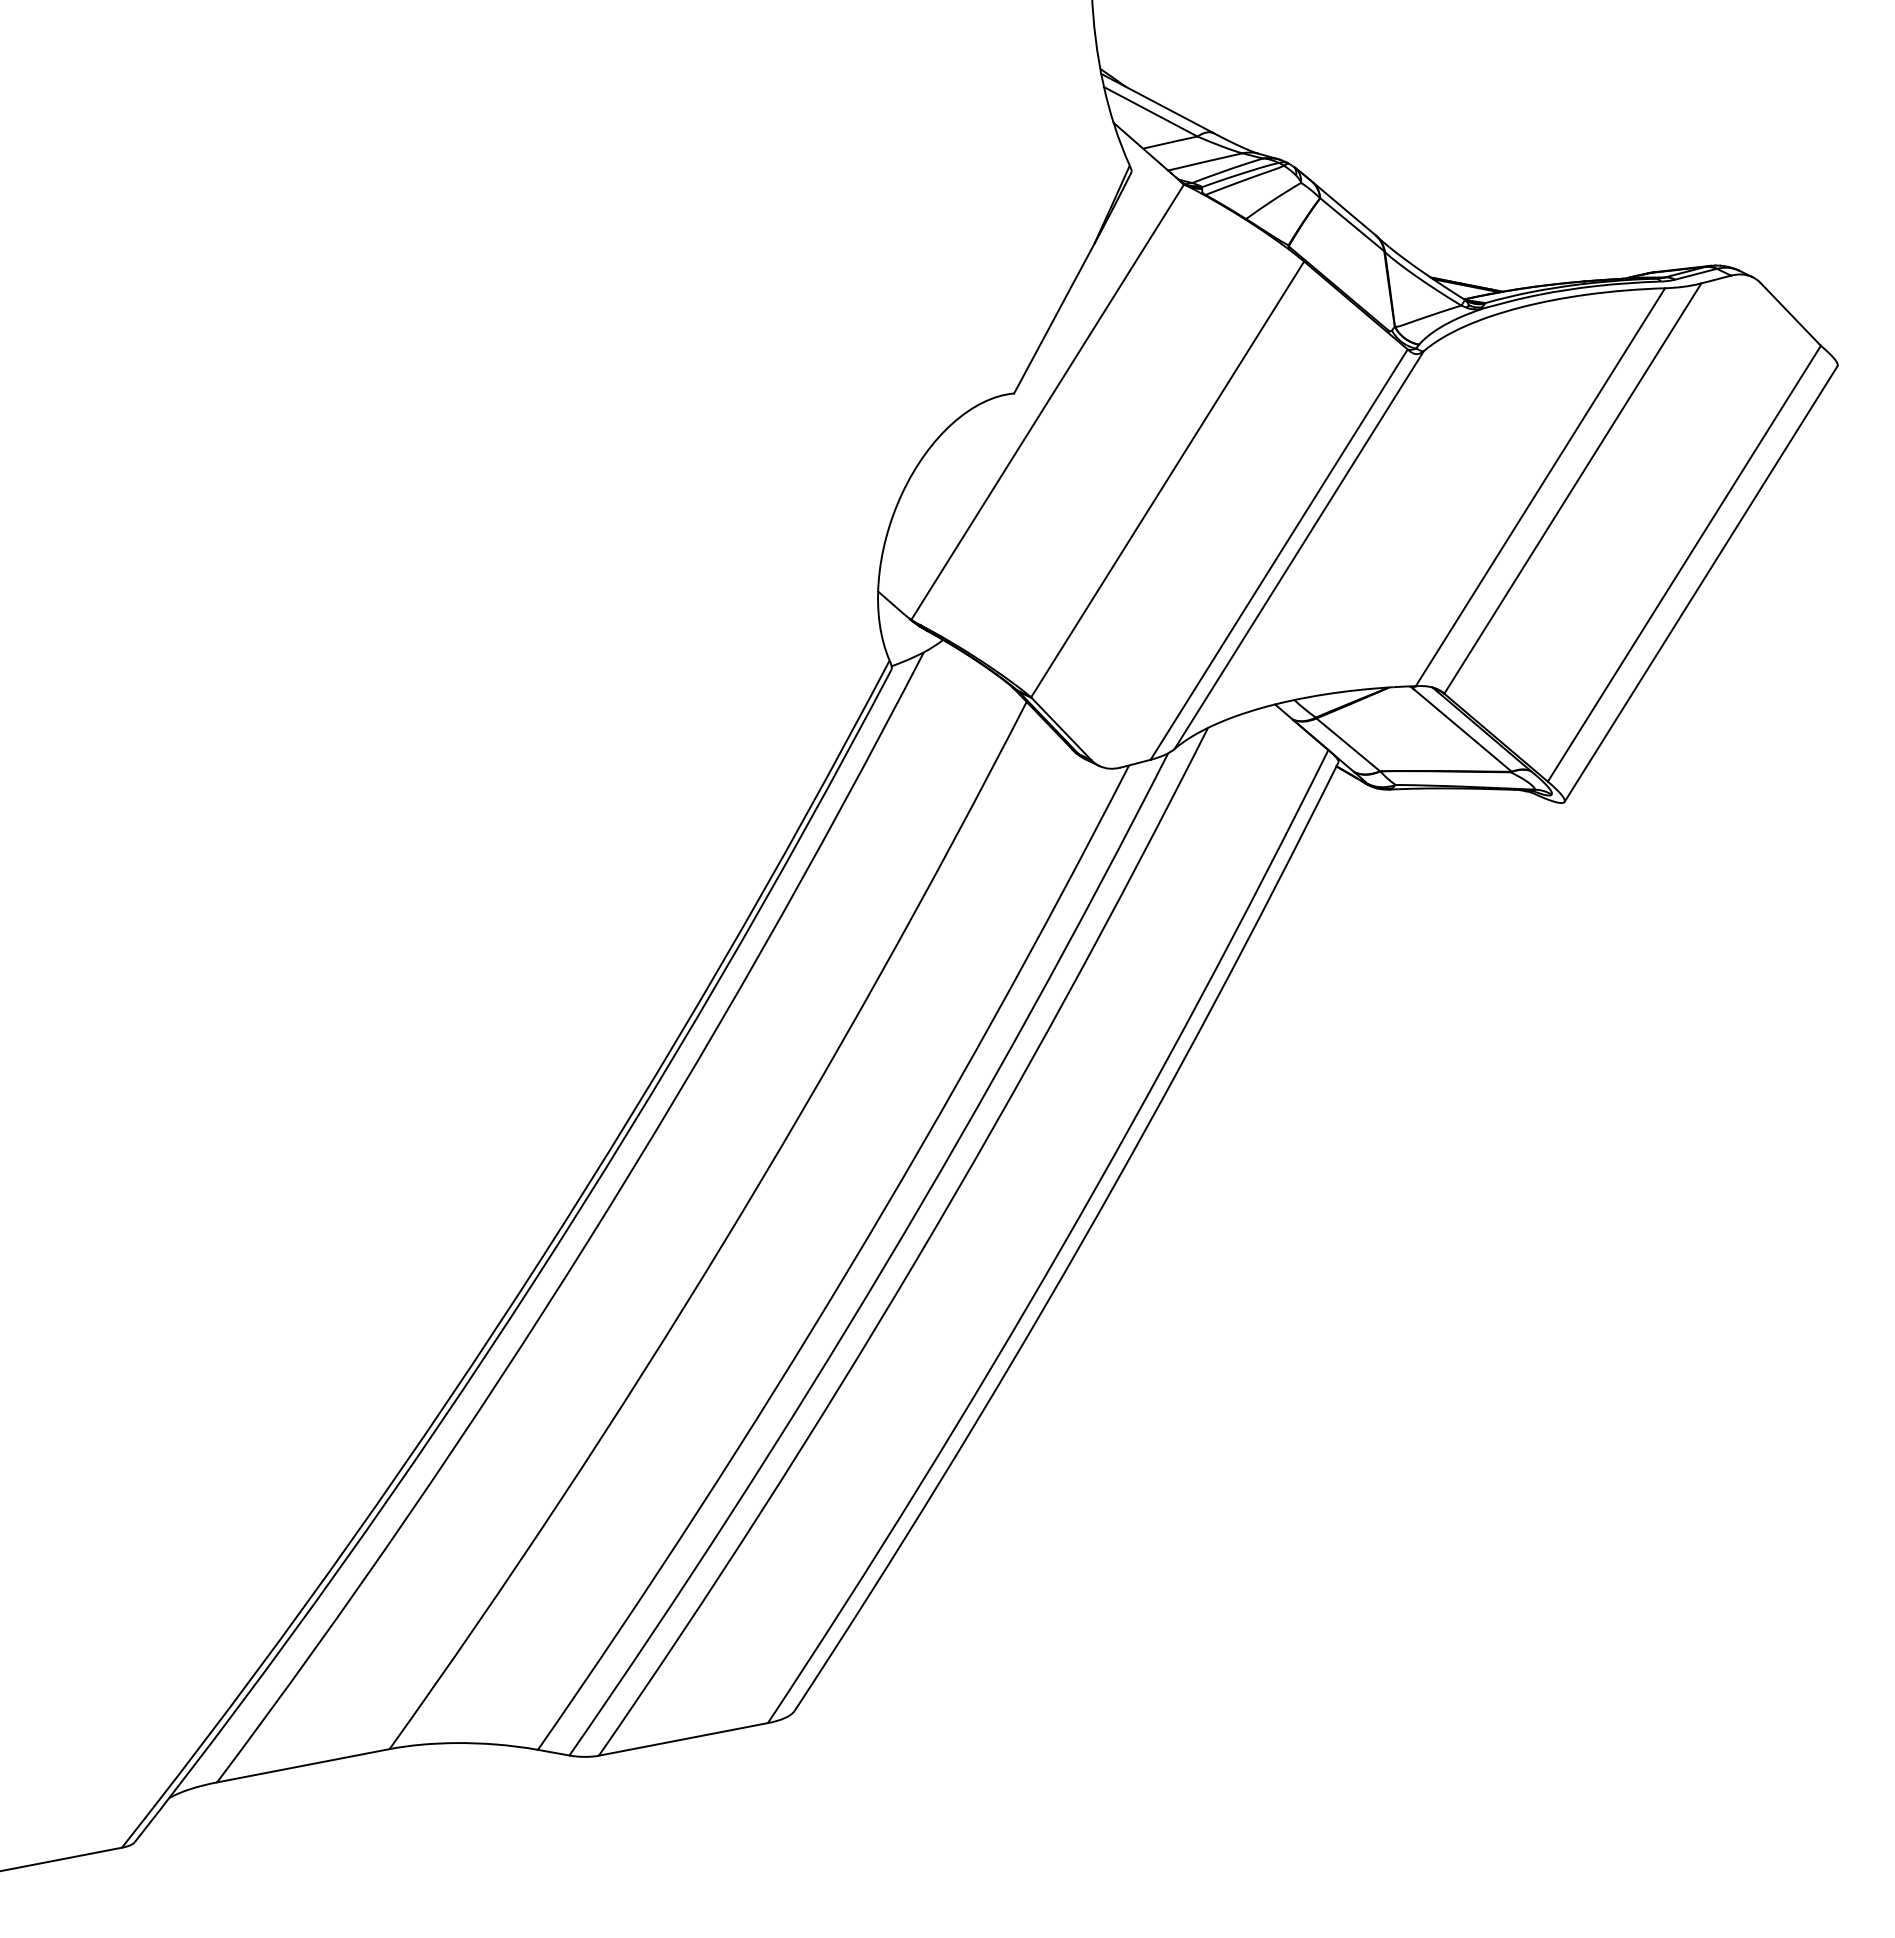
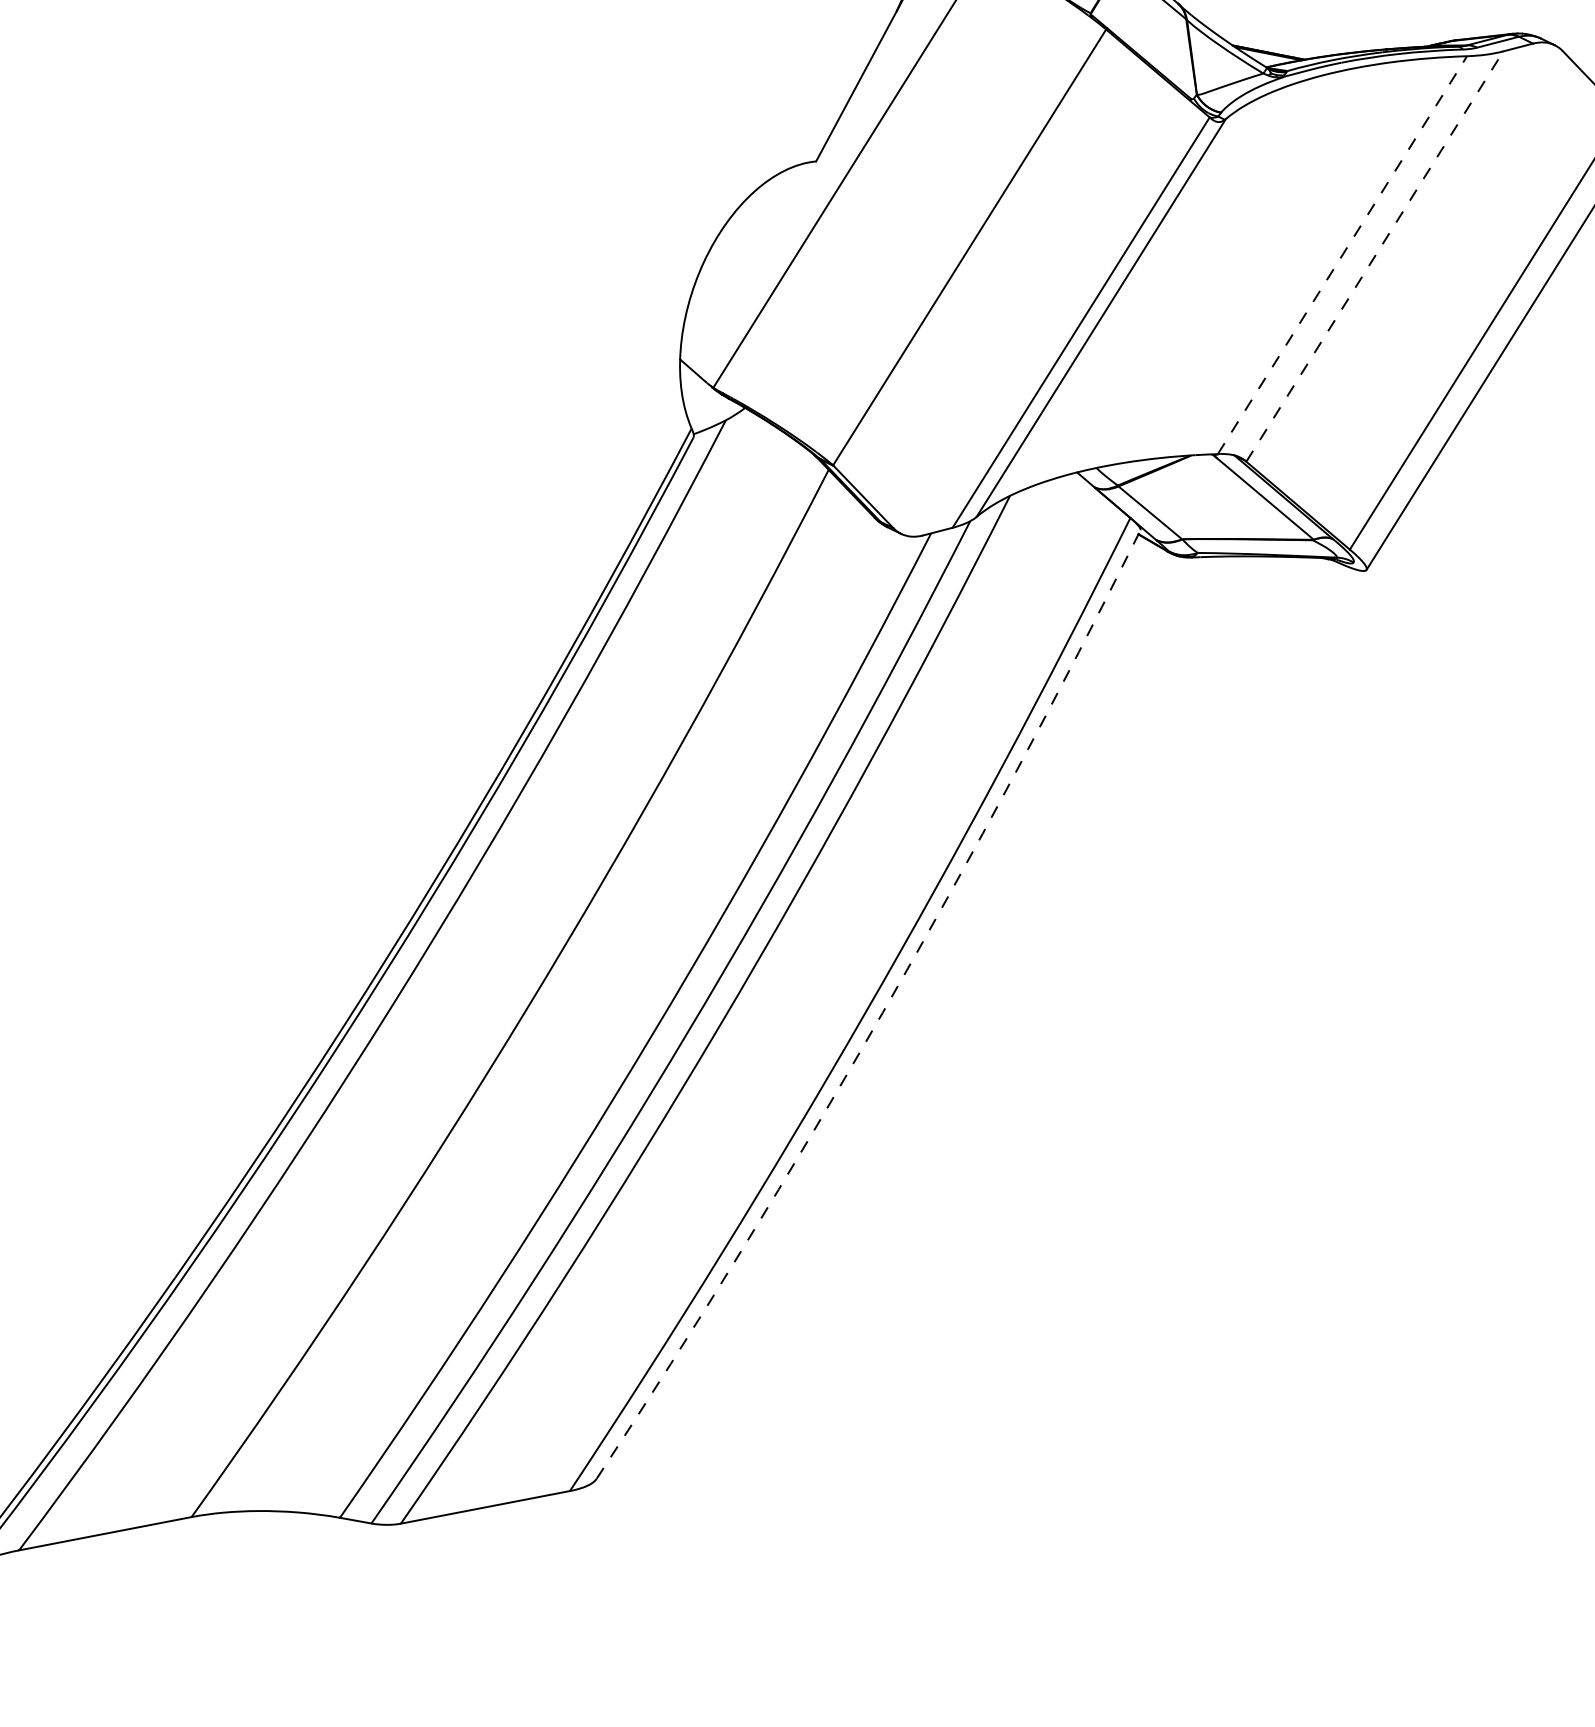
line: (1540, 487) -> (1342, 255), solid -> dashed
line: (1573, 488) -> (1375, 256), solid -> dashed
arc: (1080, 1244) -> (882, 1012), solid -> dashed

